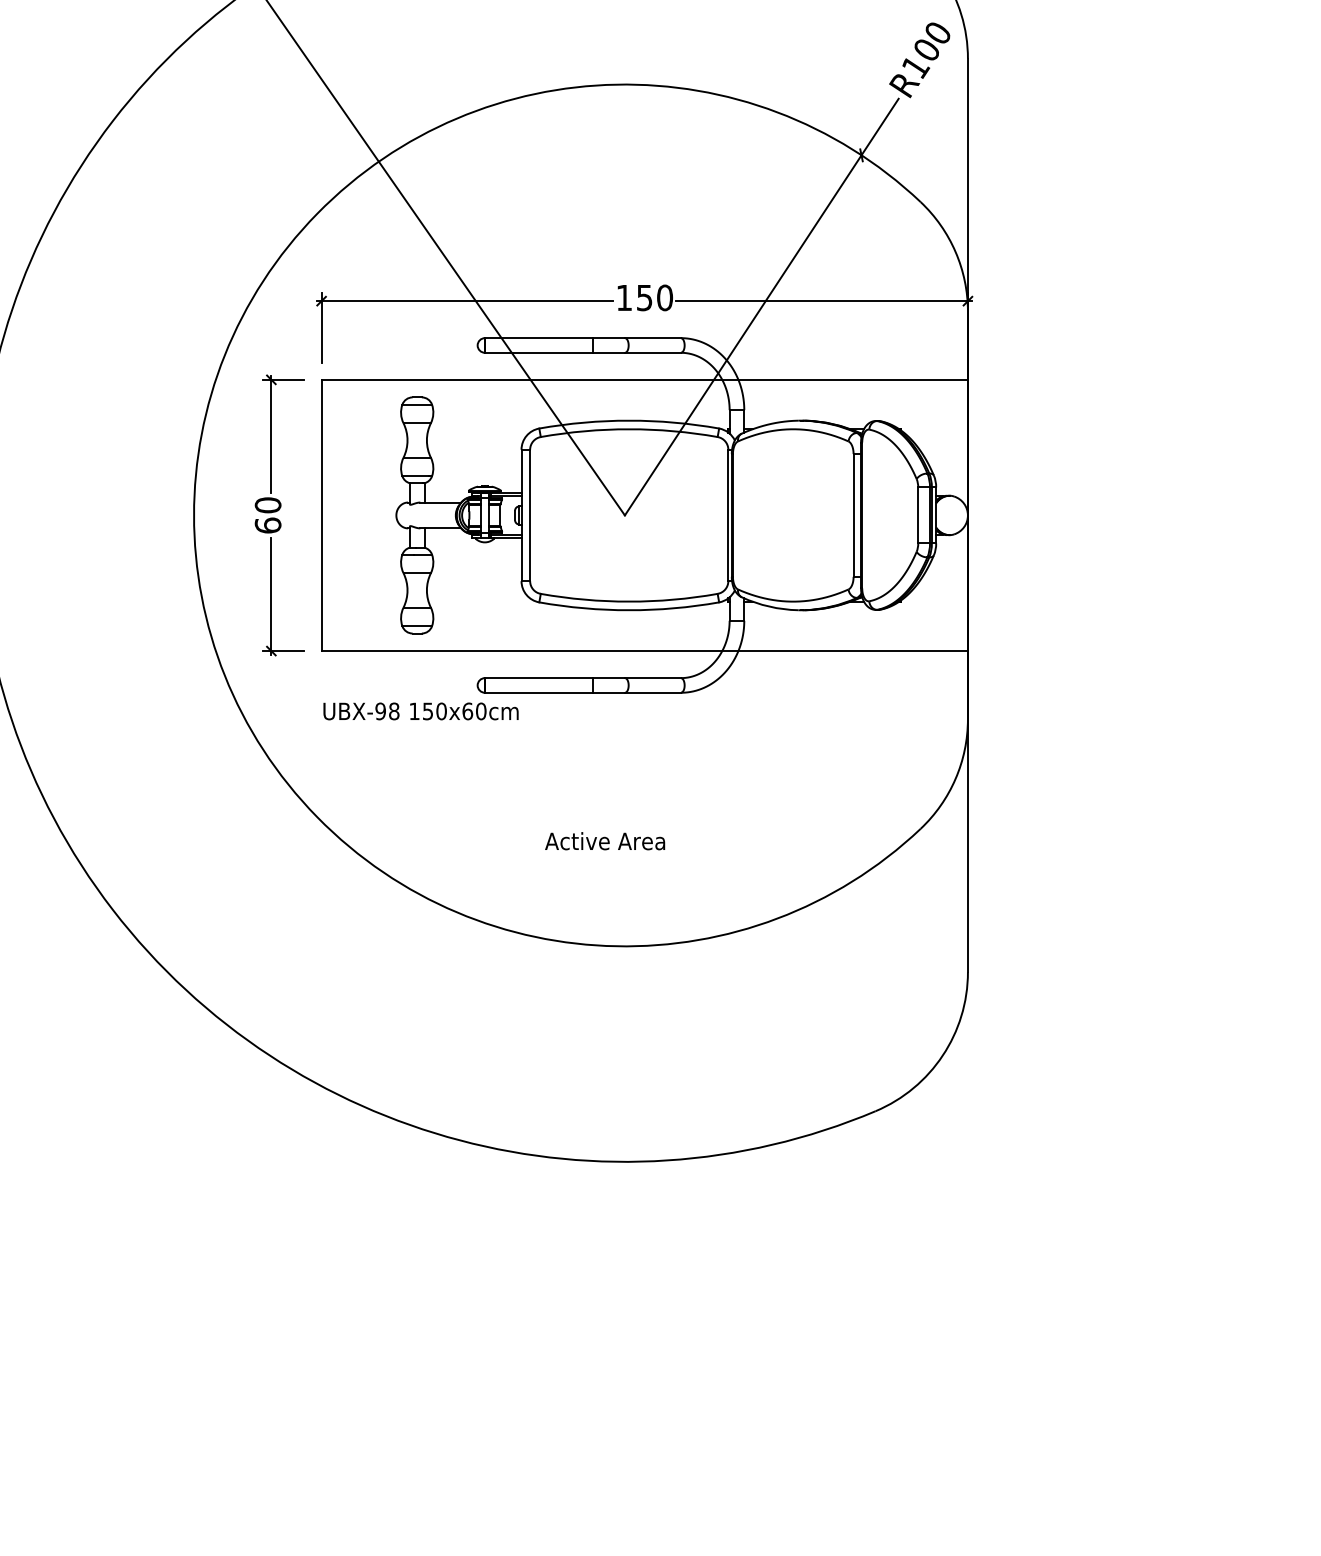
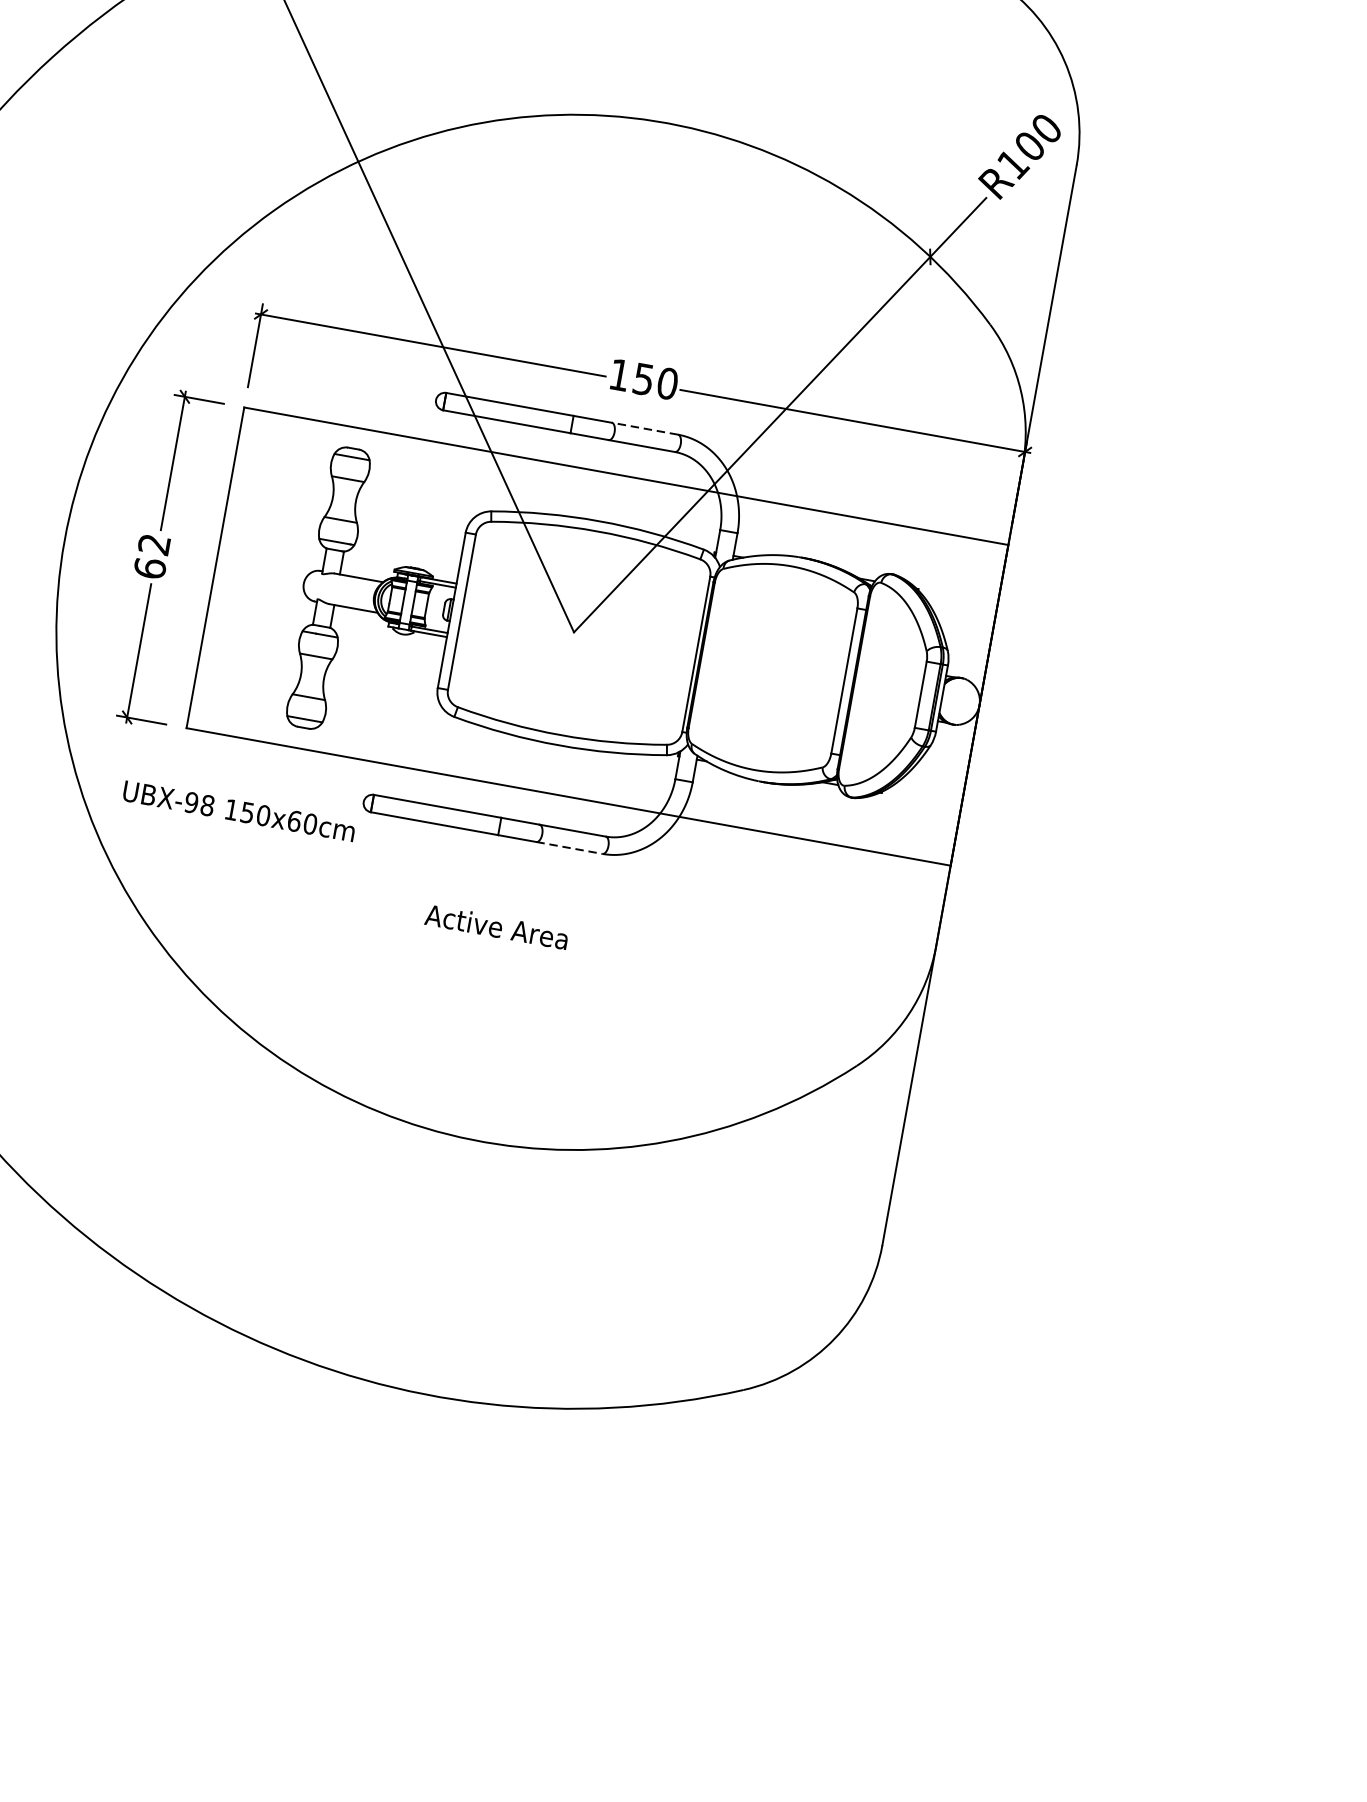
line: (653, 338) -> (645, 429), solid -> dashed
text: (267, 505) -> (153, 544), 60 -> 62
line: (653, 692) -> (570, 847), solid -> dashed
text: (420, 711) -> (238, 811), moved
text: (605, 841) -> (497, 927), moved

